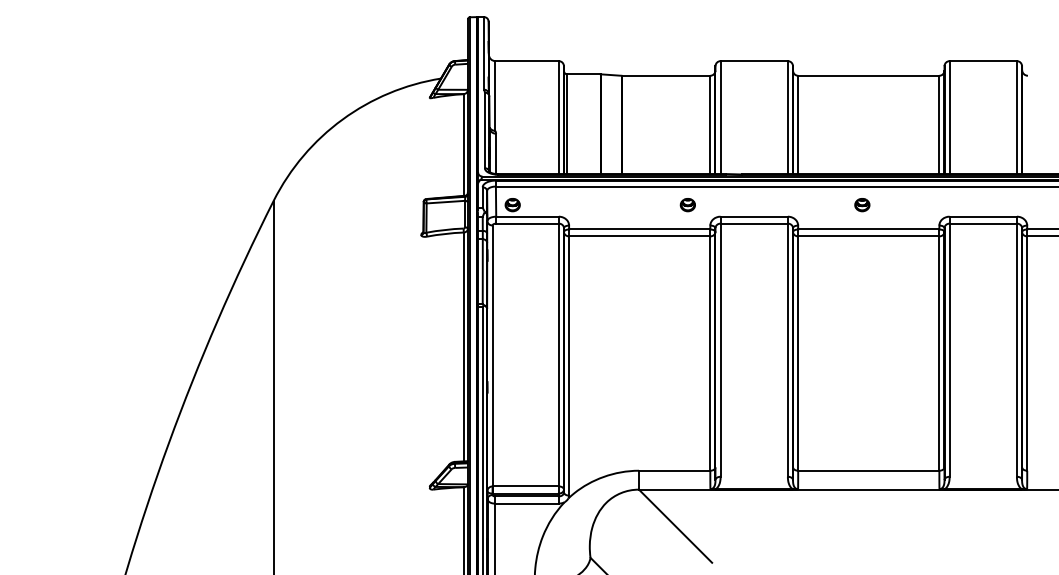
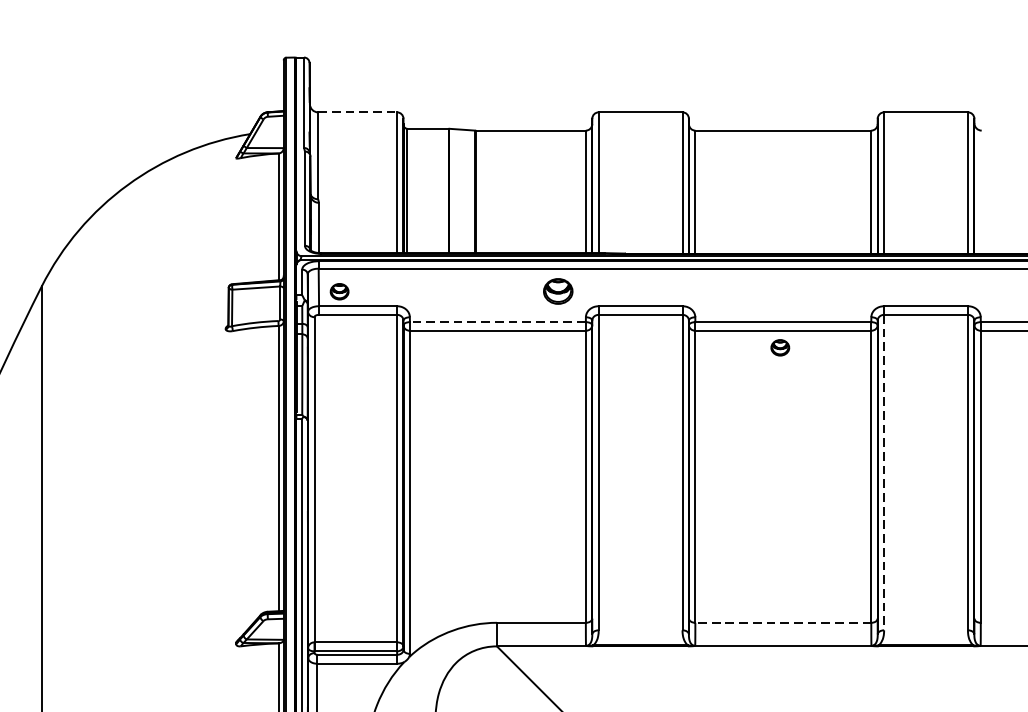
line: (527, 61) -> (358, 112), solid -> dashed
part: (687, 205) -> (557, 292), size x1.6
part: (862, 205) -> (780, 348), moved
line: (639, 229) -> (497, 322), solid -> dashed
line: (949, 350) -> (883, 472), solid -> dashed
line: (868, 470) -> (782, 622), solid -> dashed

